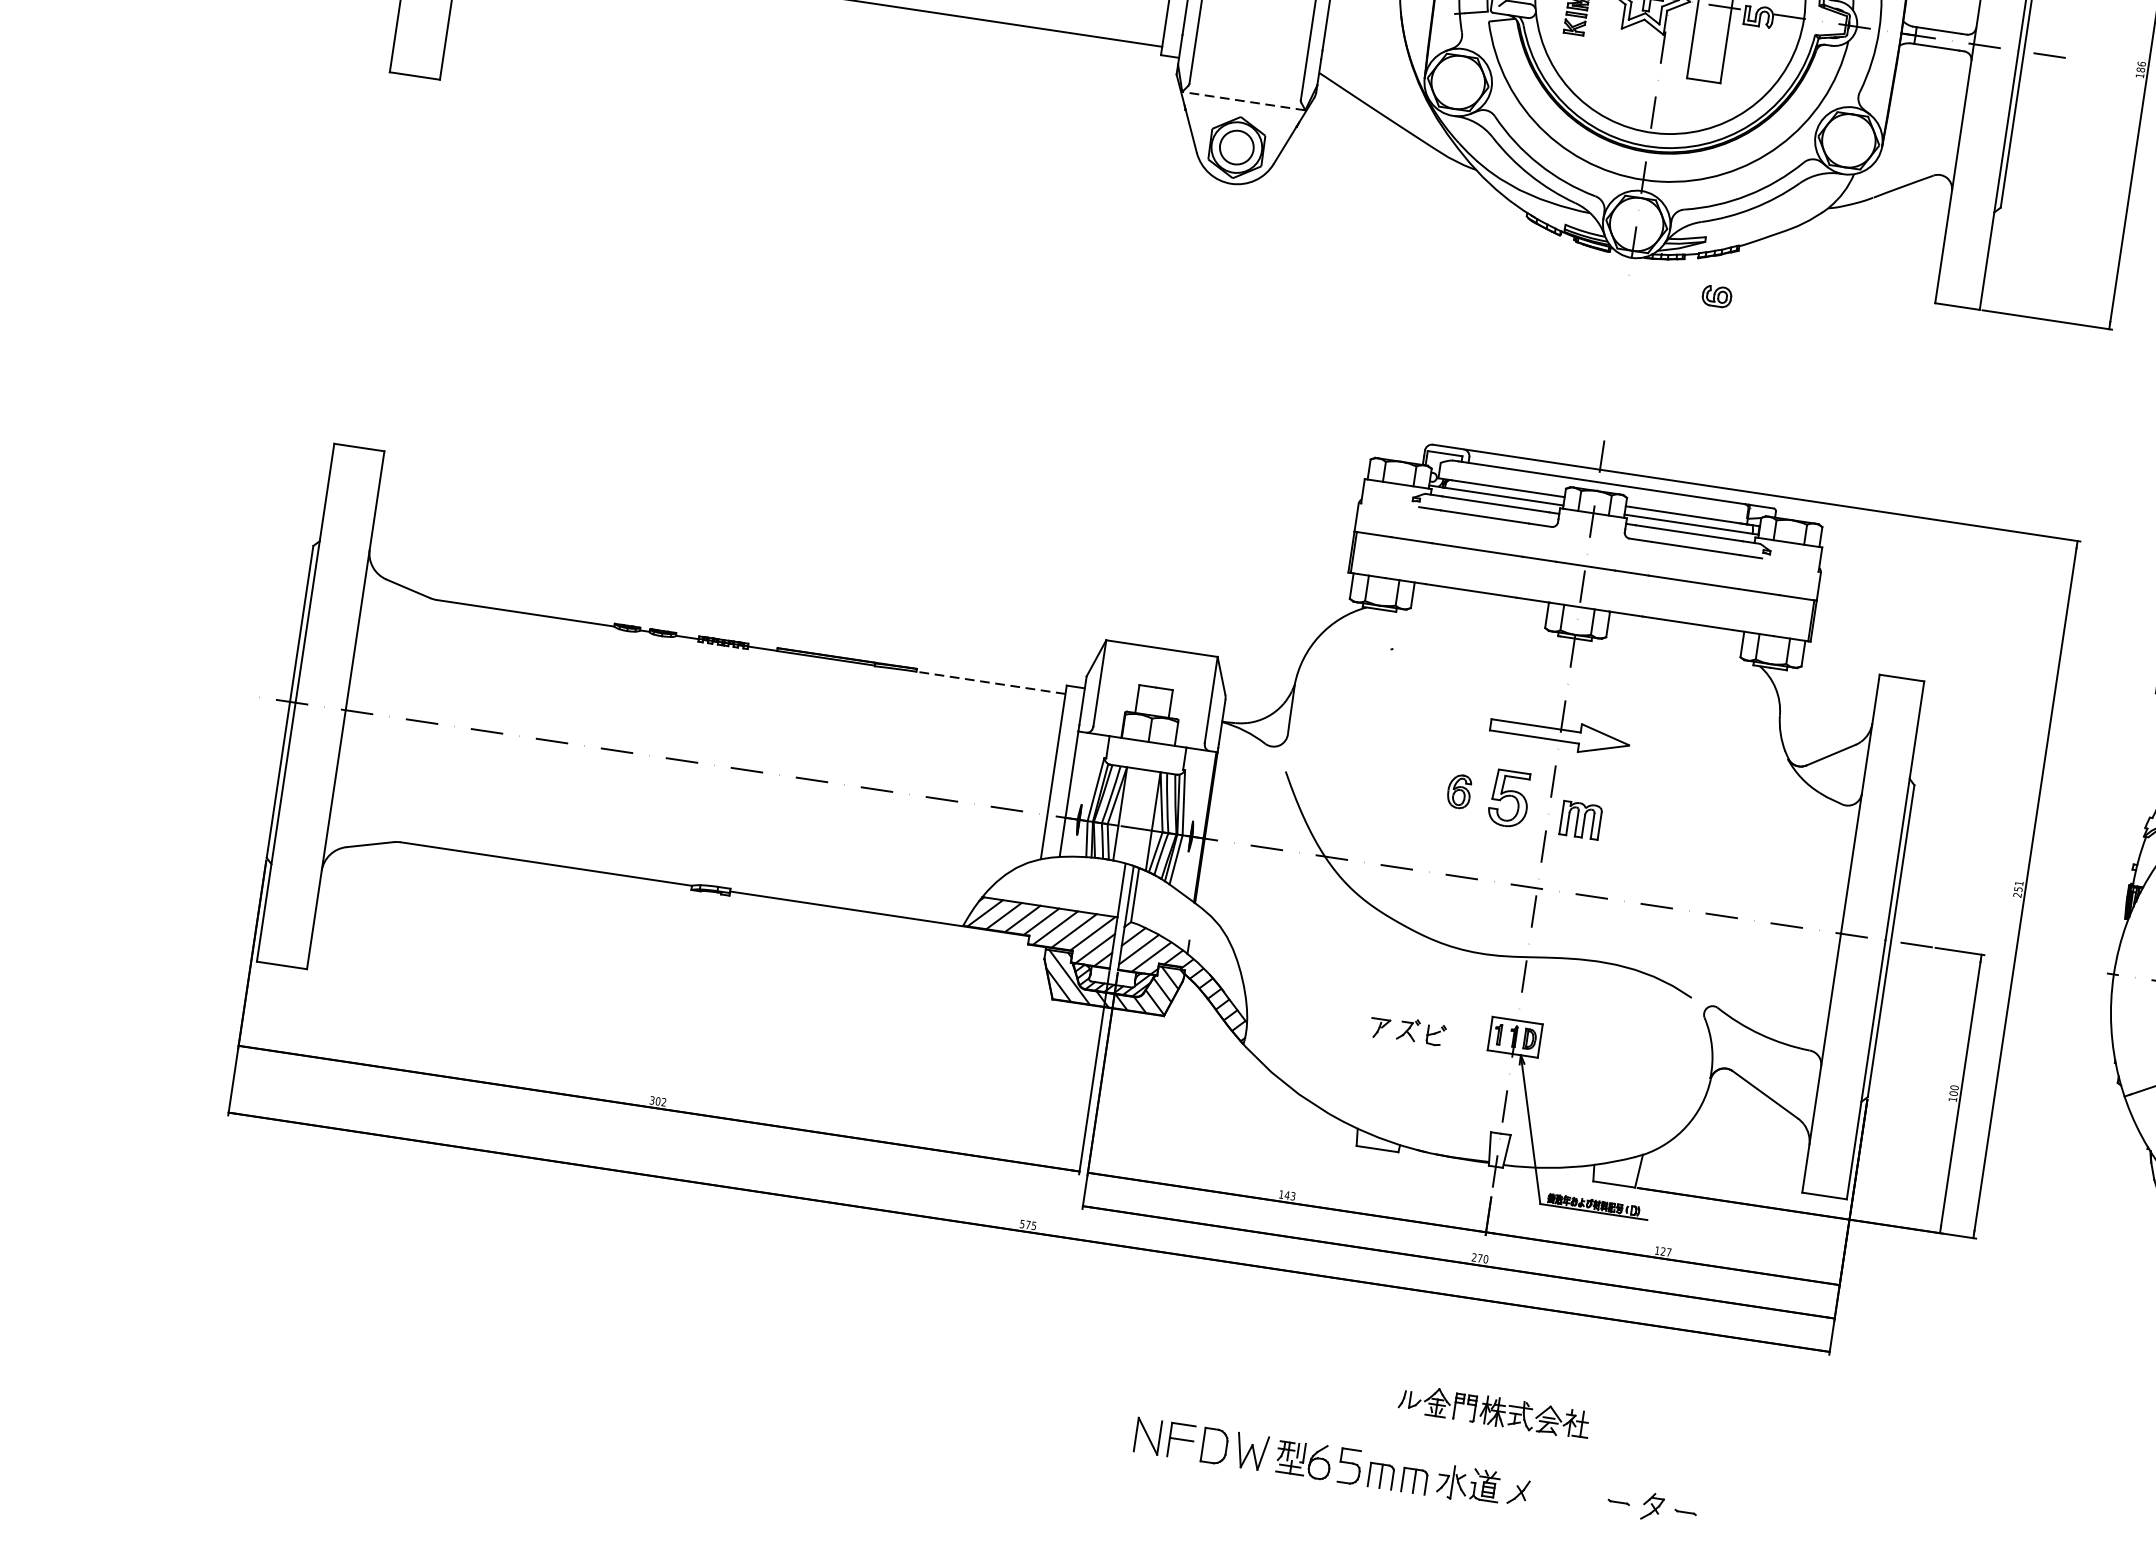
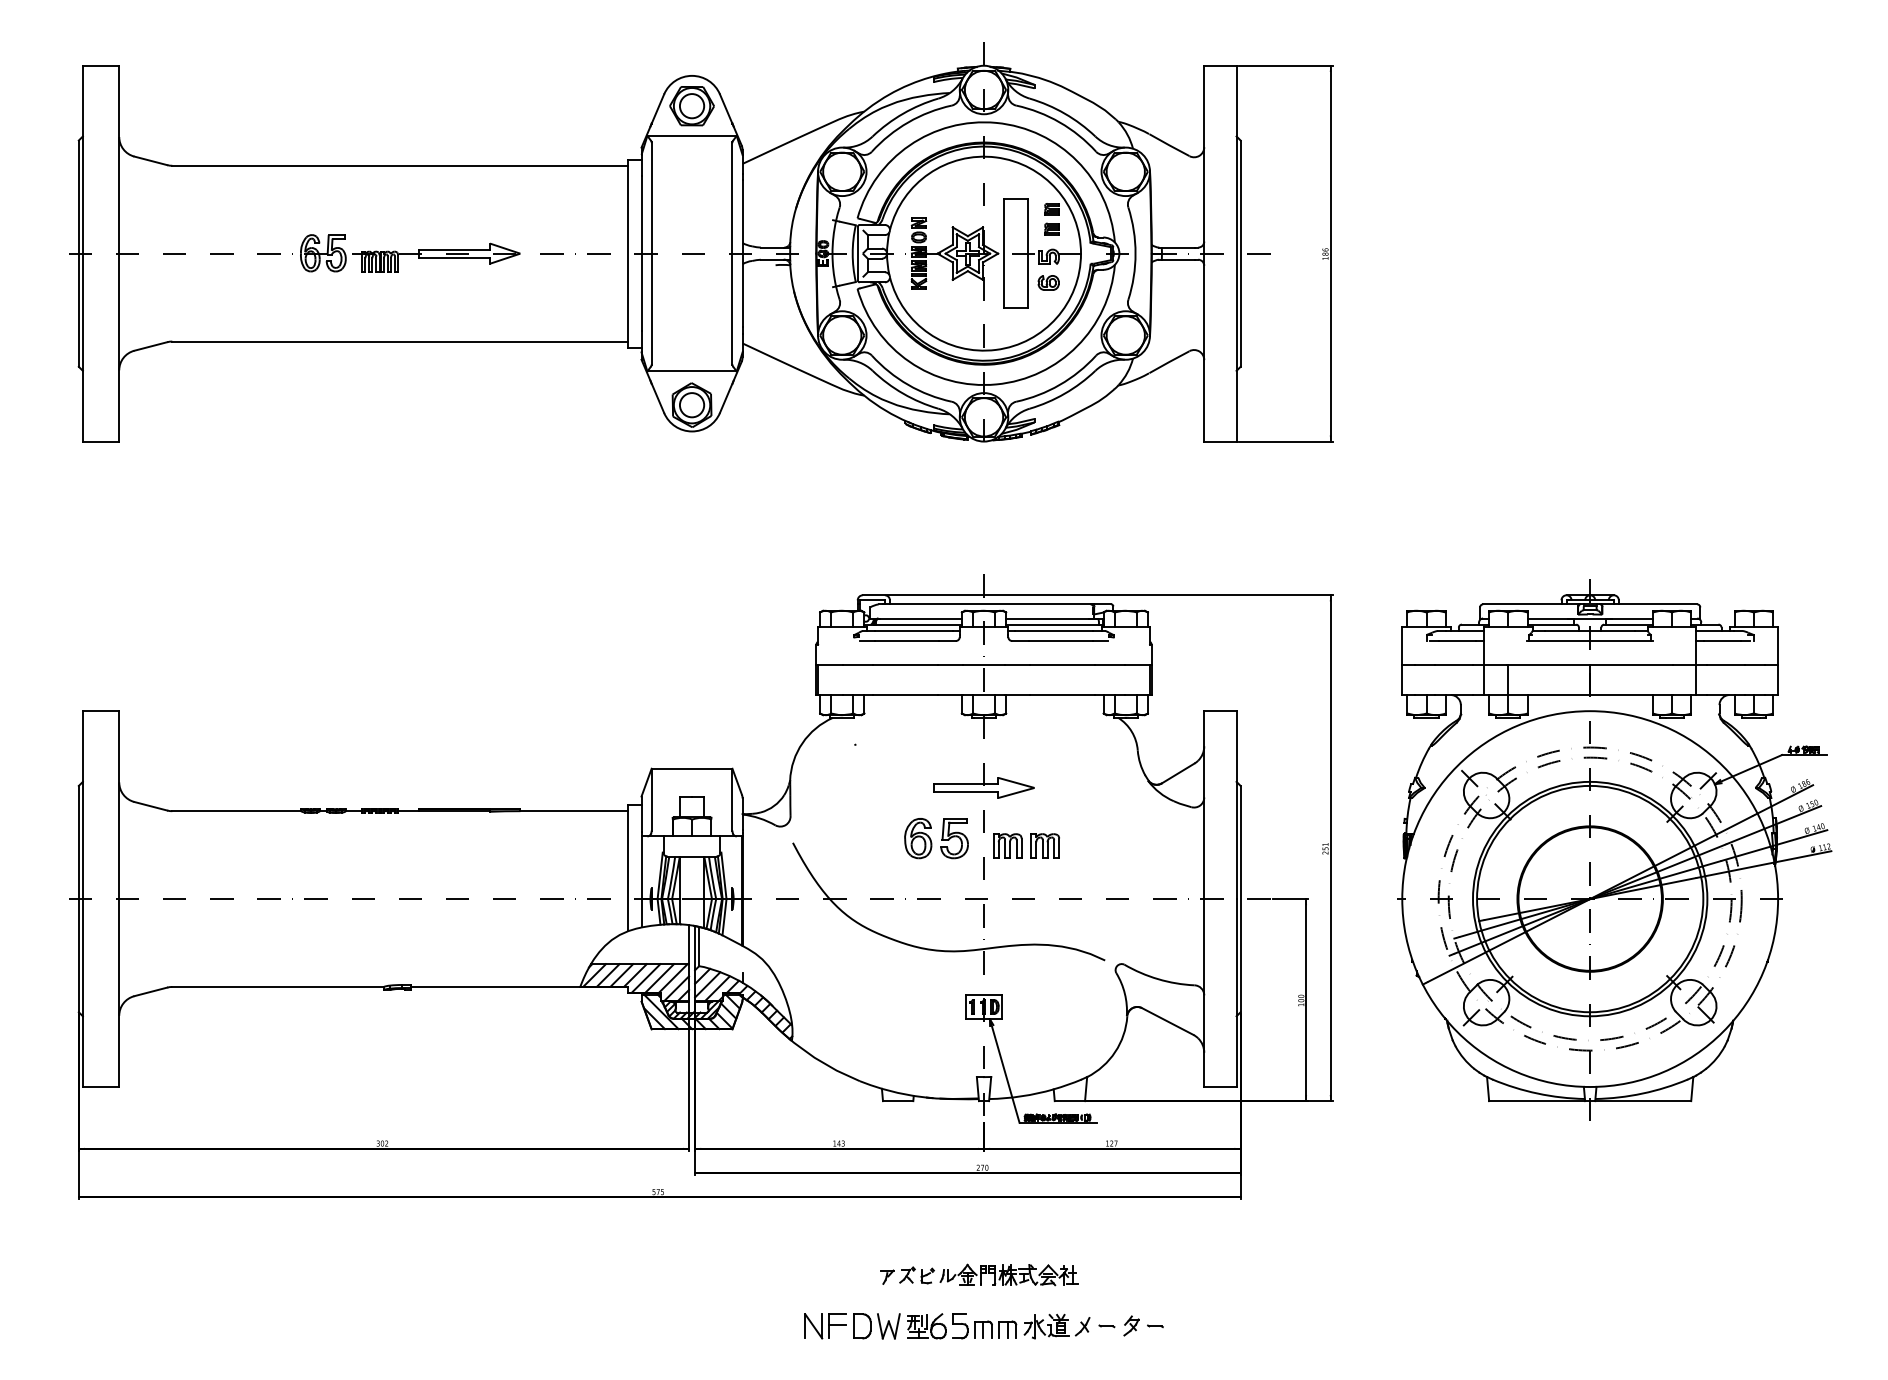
line: (1244, 101) -> (692, 371), dashed -> solid
part: (1716, 295) -> (1048, 282), moved
line: (989, 683) -> (573, 811), dashed -> solid
part: (1459, 791) -> (918, 838), size x1.67
part: (1631, 826) -> (1044, 845), added
part: (1408, 1030) -> (907, 1275), moved
part: (1332, 1464) -> (947, 1326), moved

